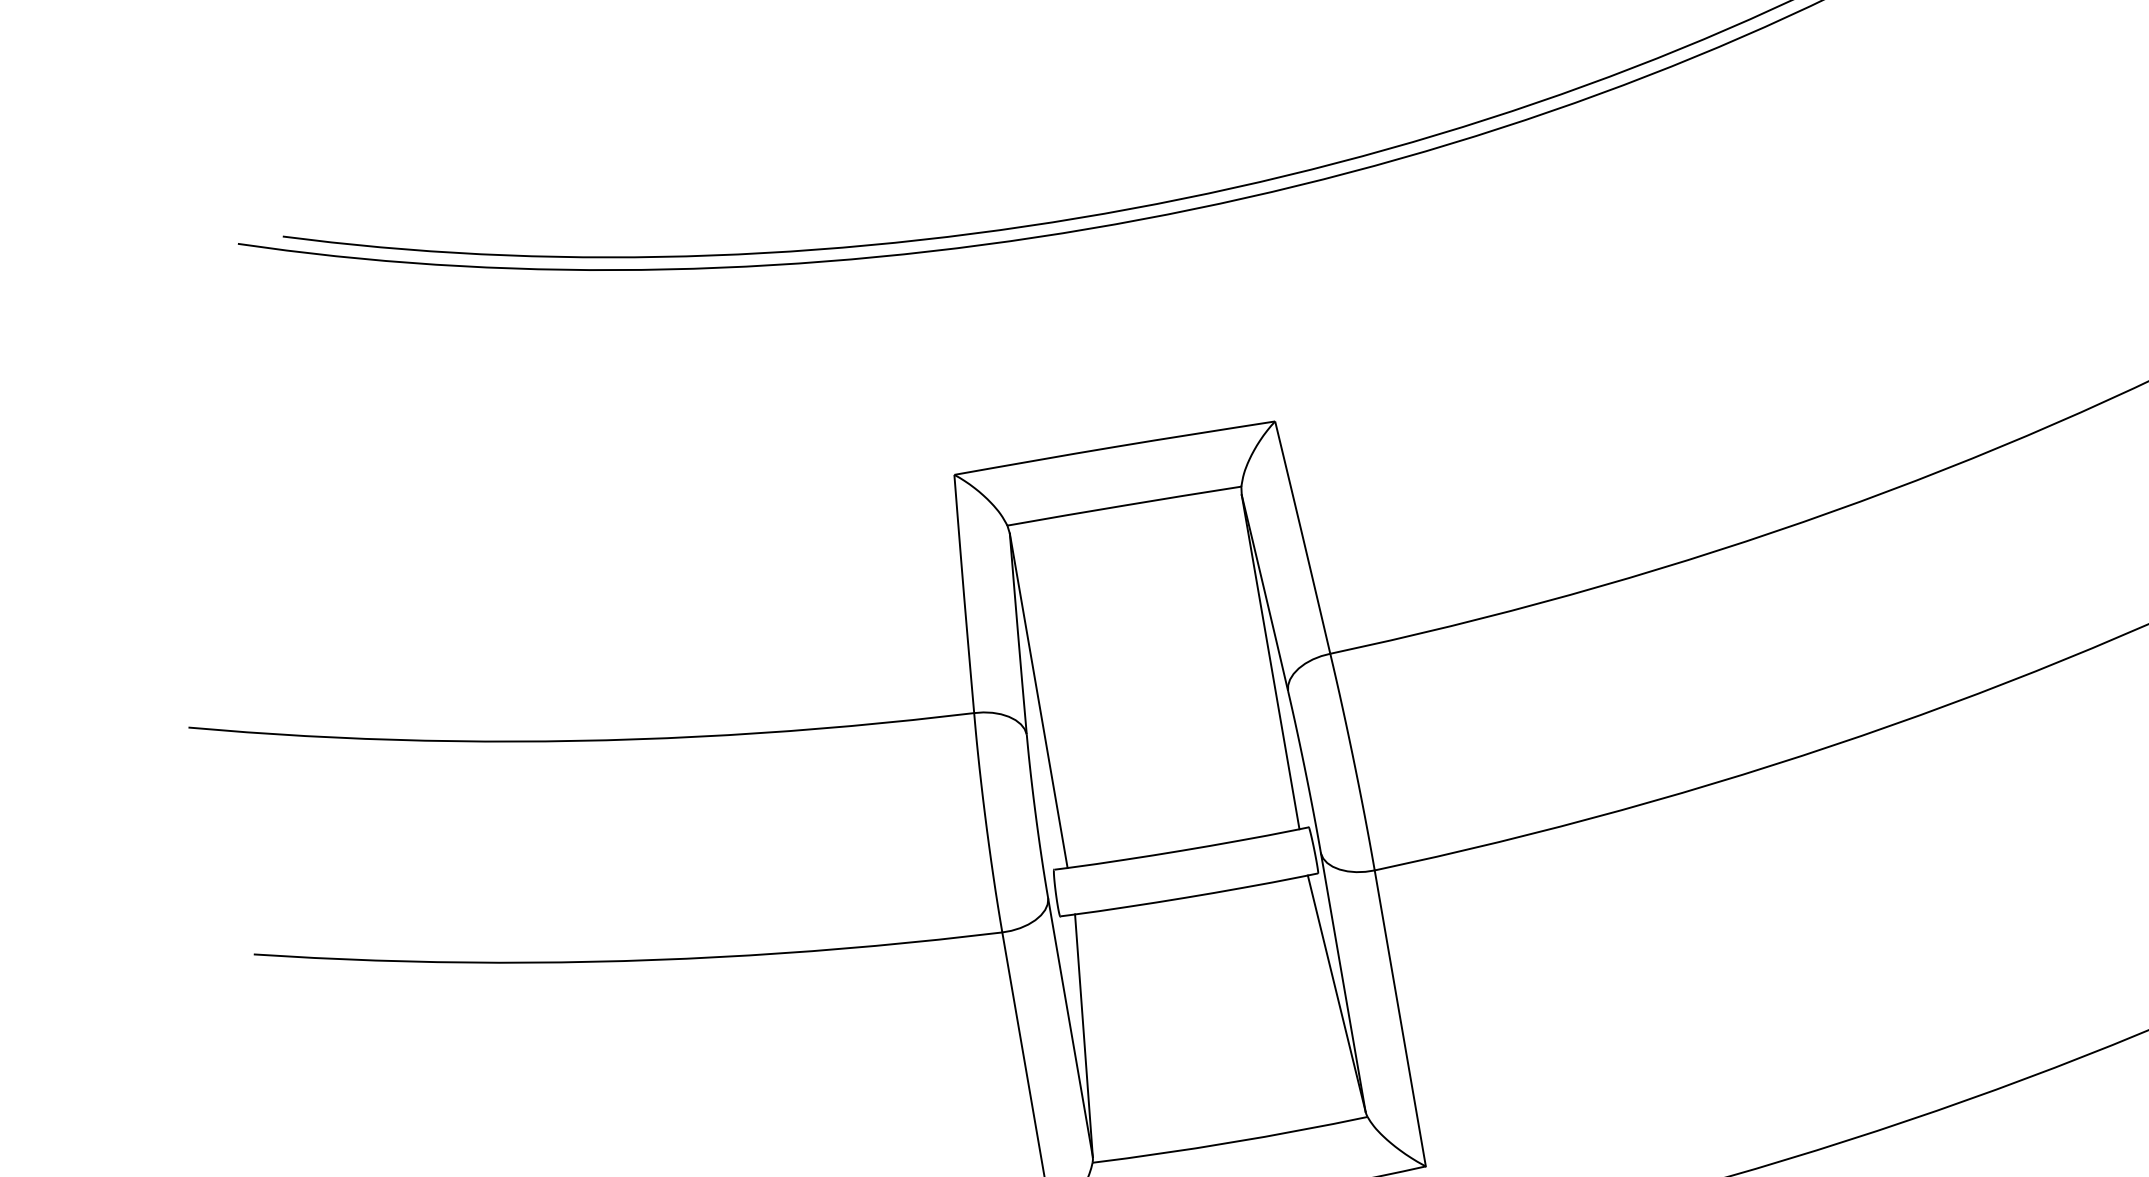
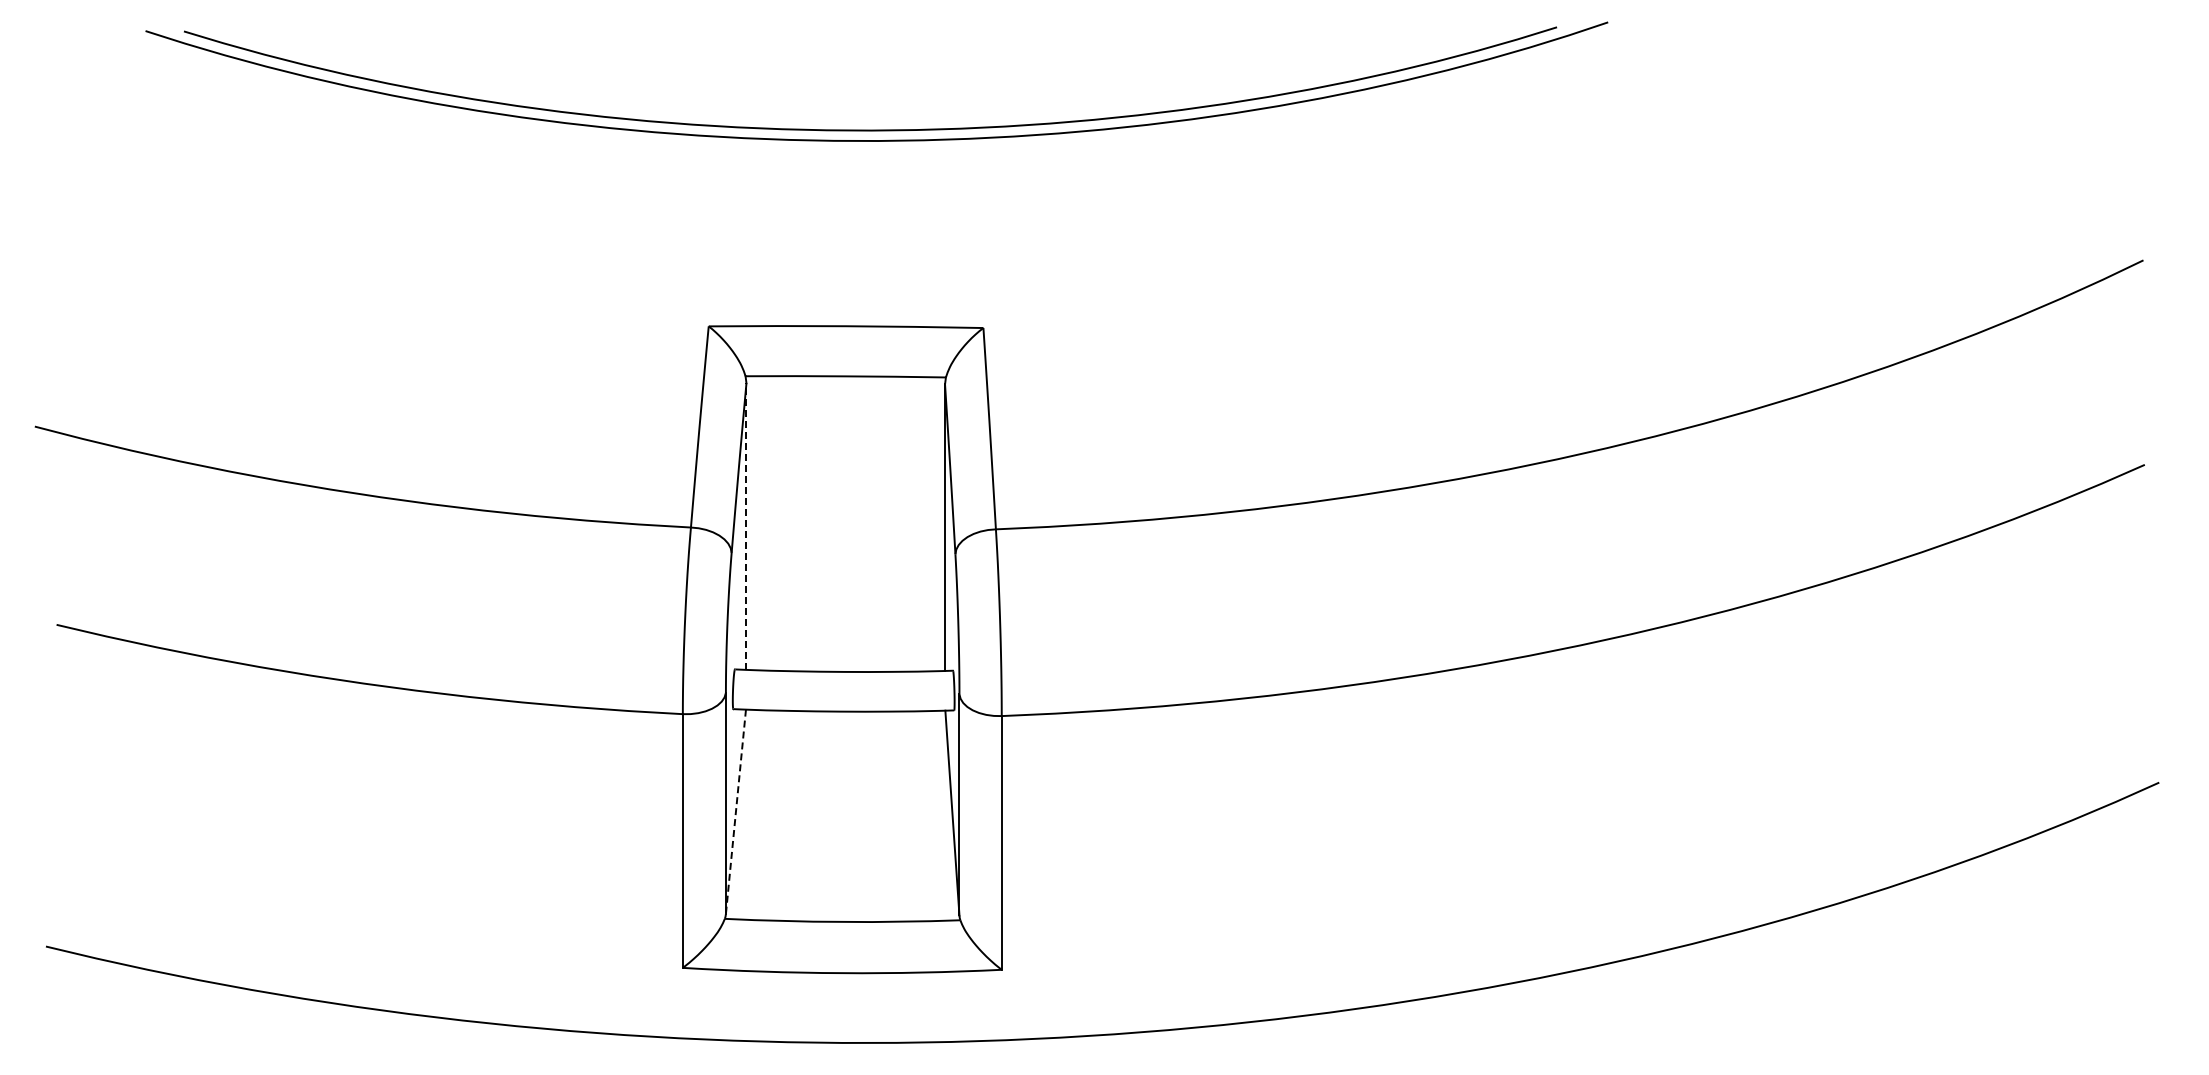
line: (1038, 700) -> (746, 526), solid -> dashed
line: (1083, 1035) -> (735, 811), solid -> dashed

